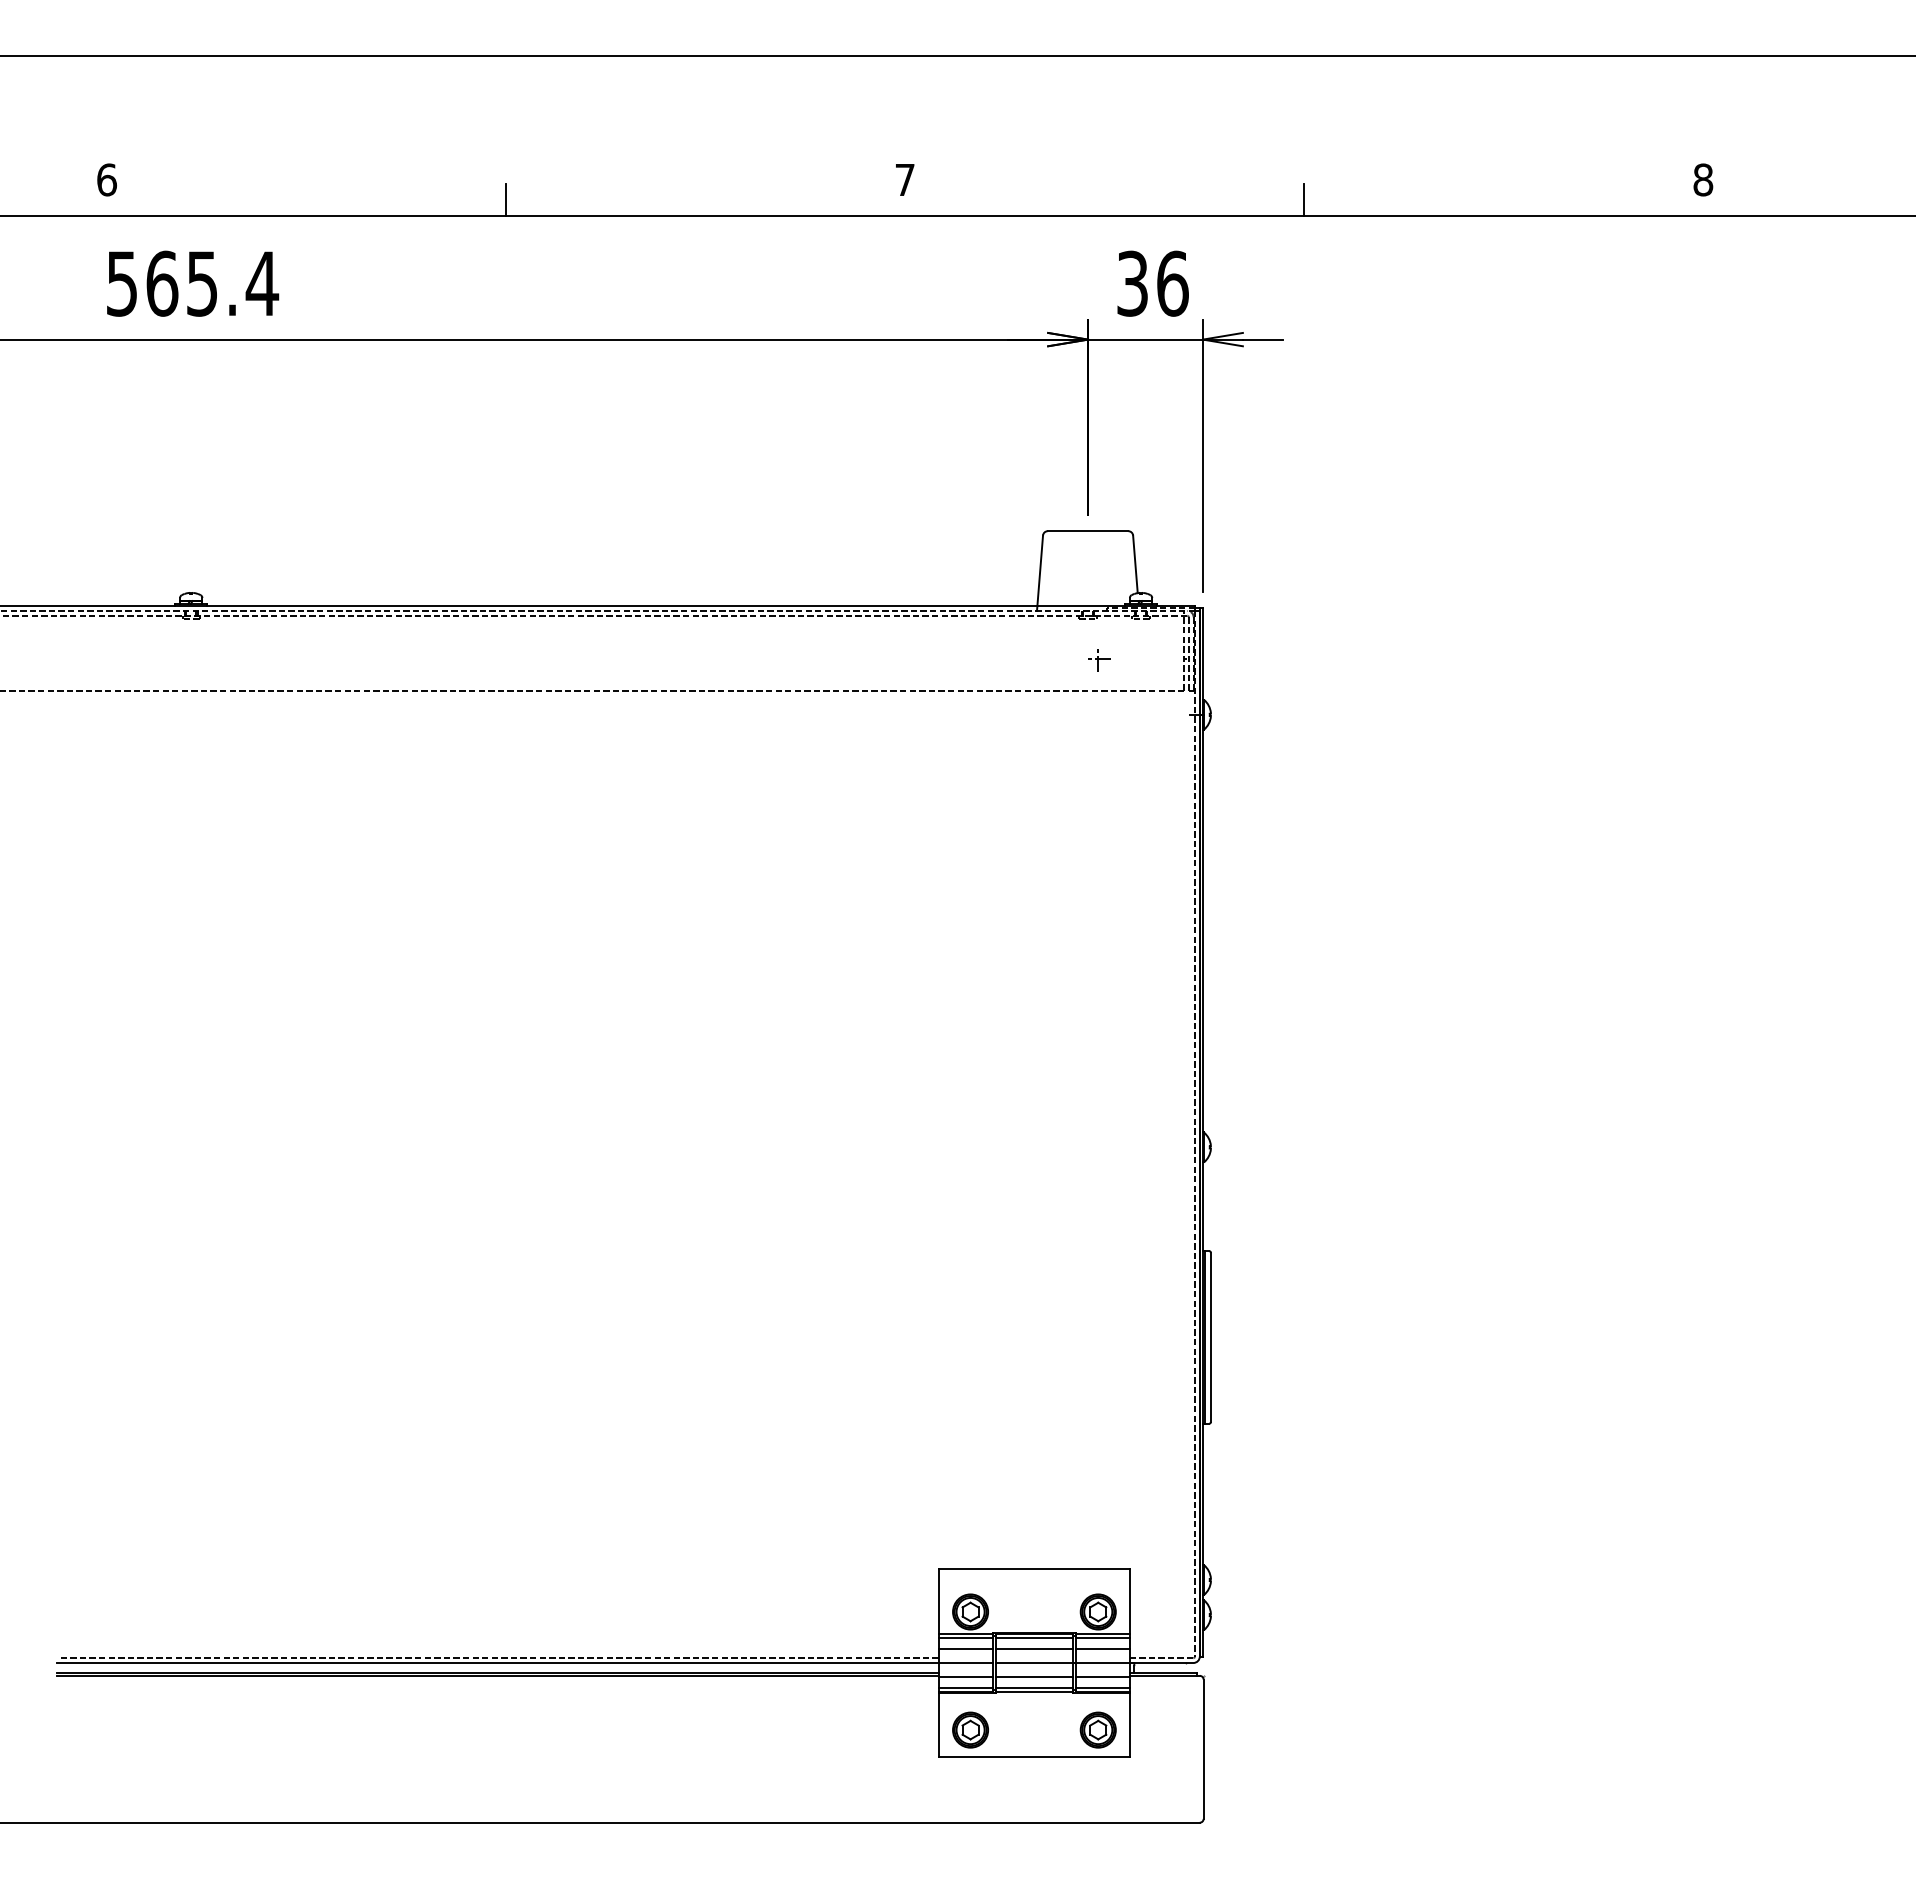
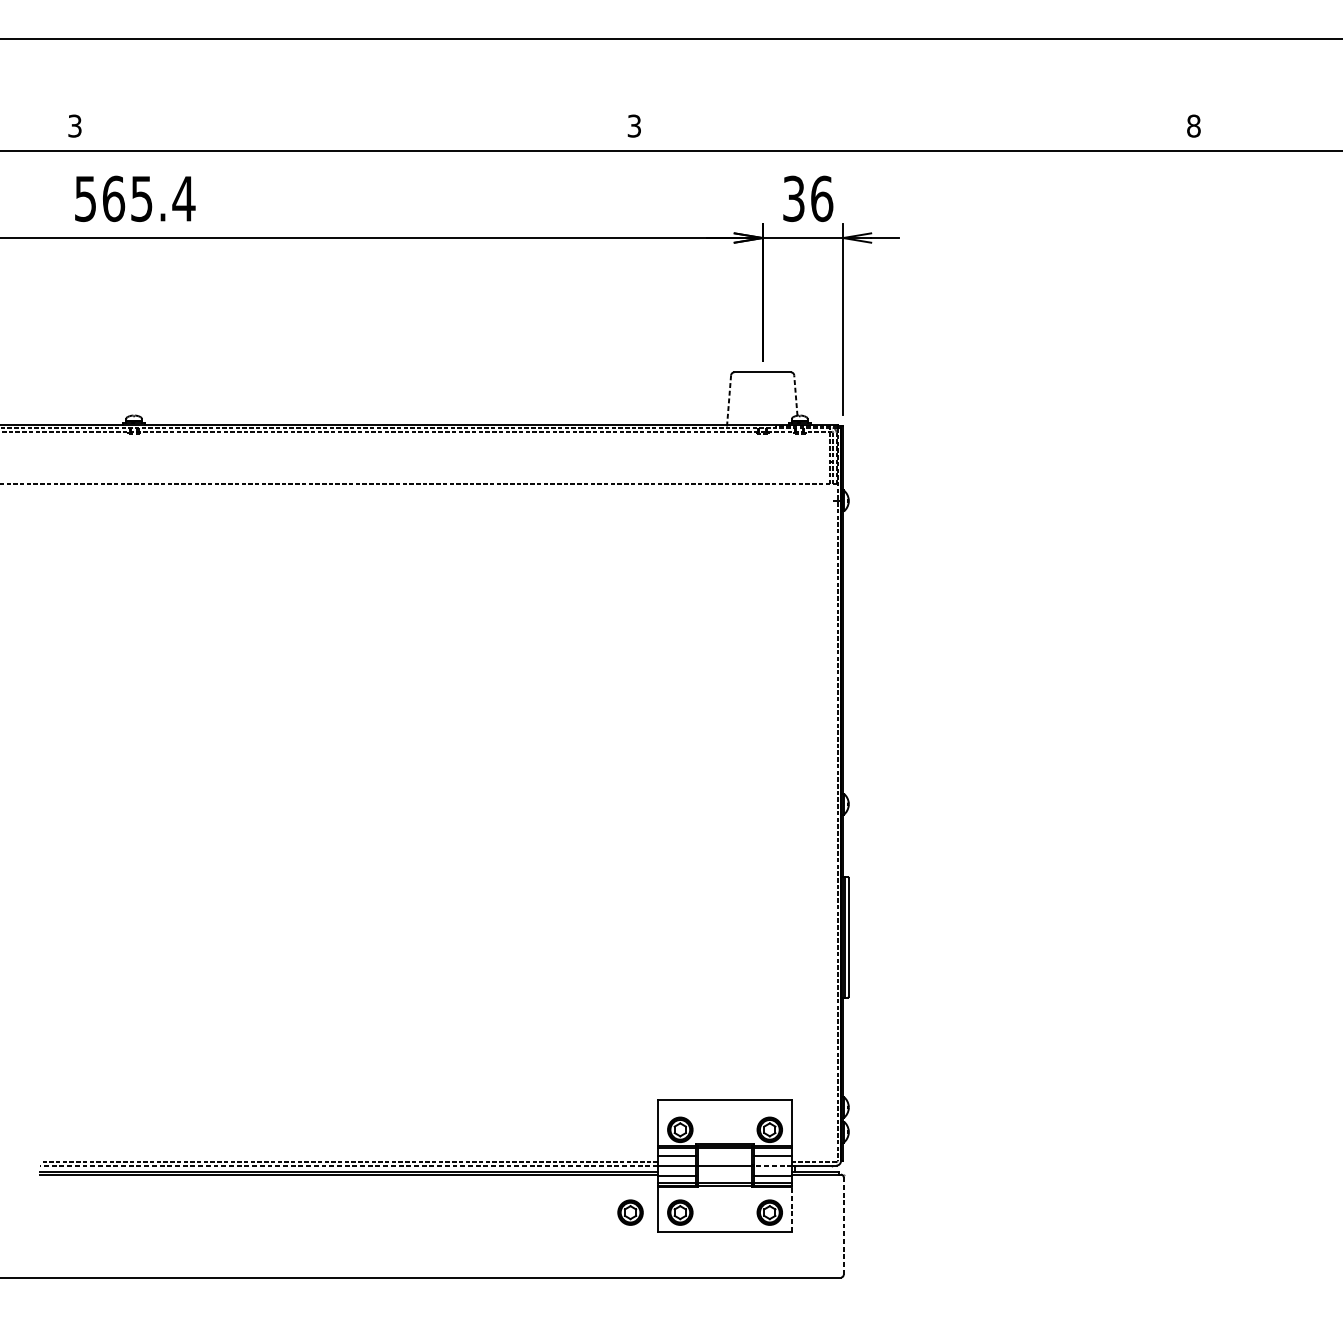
text: (107, 179) -> (75, 125), 6 -> 3
text: (904, 179) -> (634, 125), 7 -> 3
line: (506, 199) -> (355, 139), removed
line: (1304, 199) -> (914, 139), removed
line: (1135, 564) -> (795, 395), solid -> dashed
line: (1040, 573) -> (729, 401), solid -> dashed
part: (1099, 660) -> (770, 462), removed
line: (1034, 1648) -> (725, 1155), removed
line: (498, 1663) -> (349, 1165), solid -> dashed
line: (1102, 1663) -> (772, 1165), solid -> dashed
line: (1034, 1677) -> (725, 1175), removed
line: (1130, 1725) -> (792, 1209), solid -> dashed
part: (899, 1729) -> (630, 1212), added
line: (1203, 1749) -> (843, 1226), solid -> dashed

